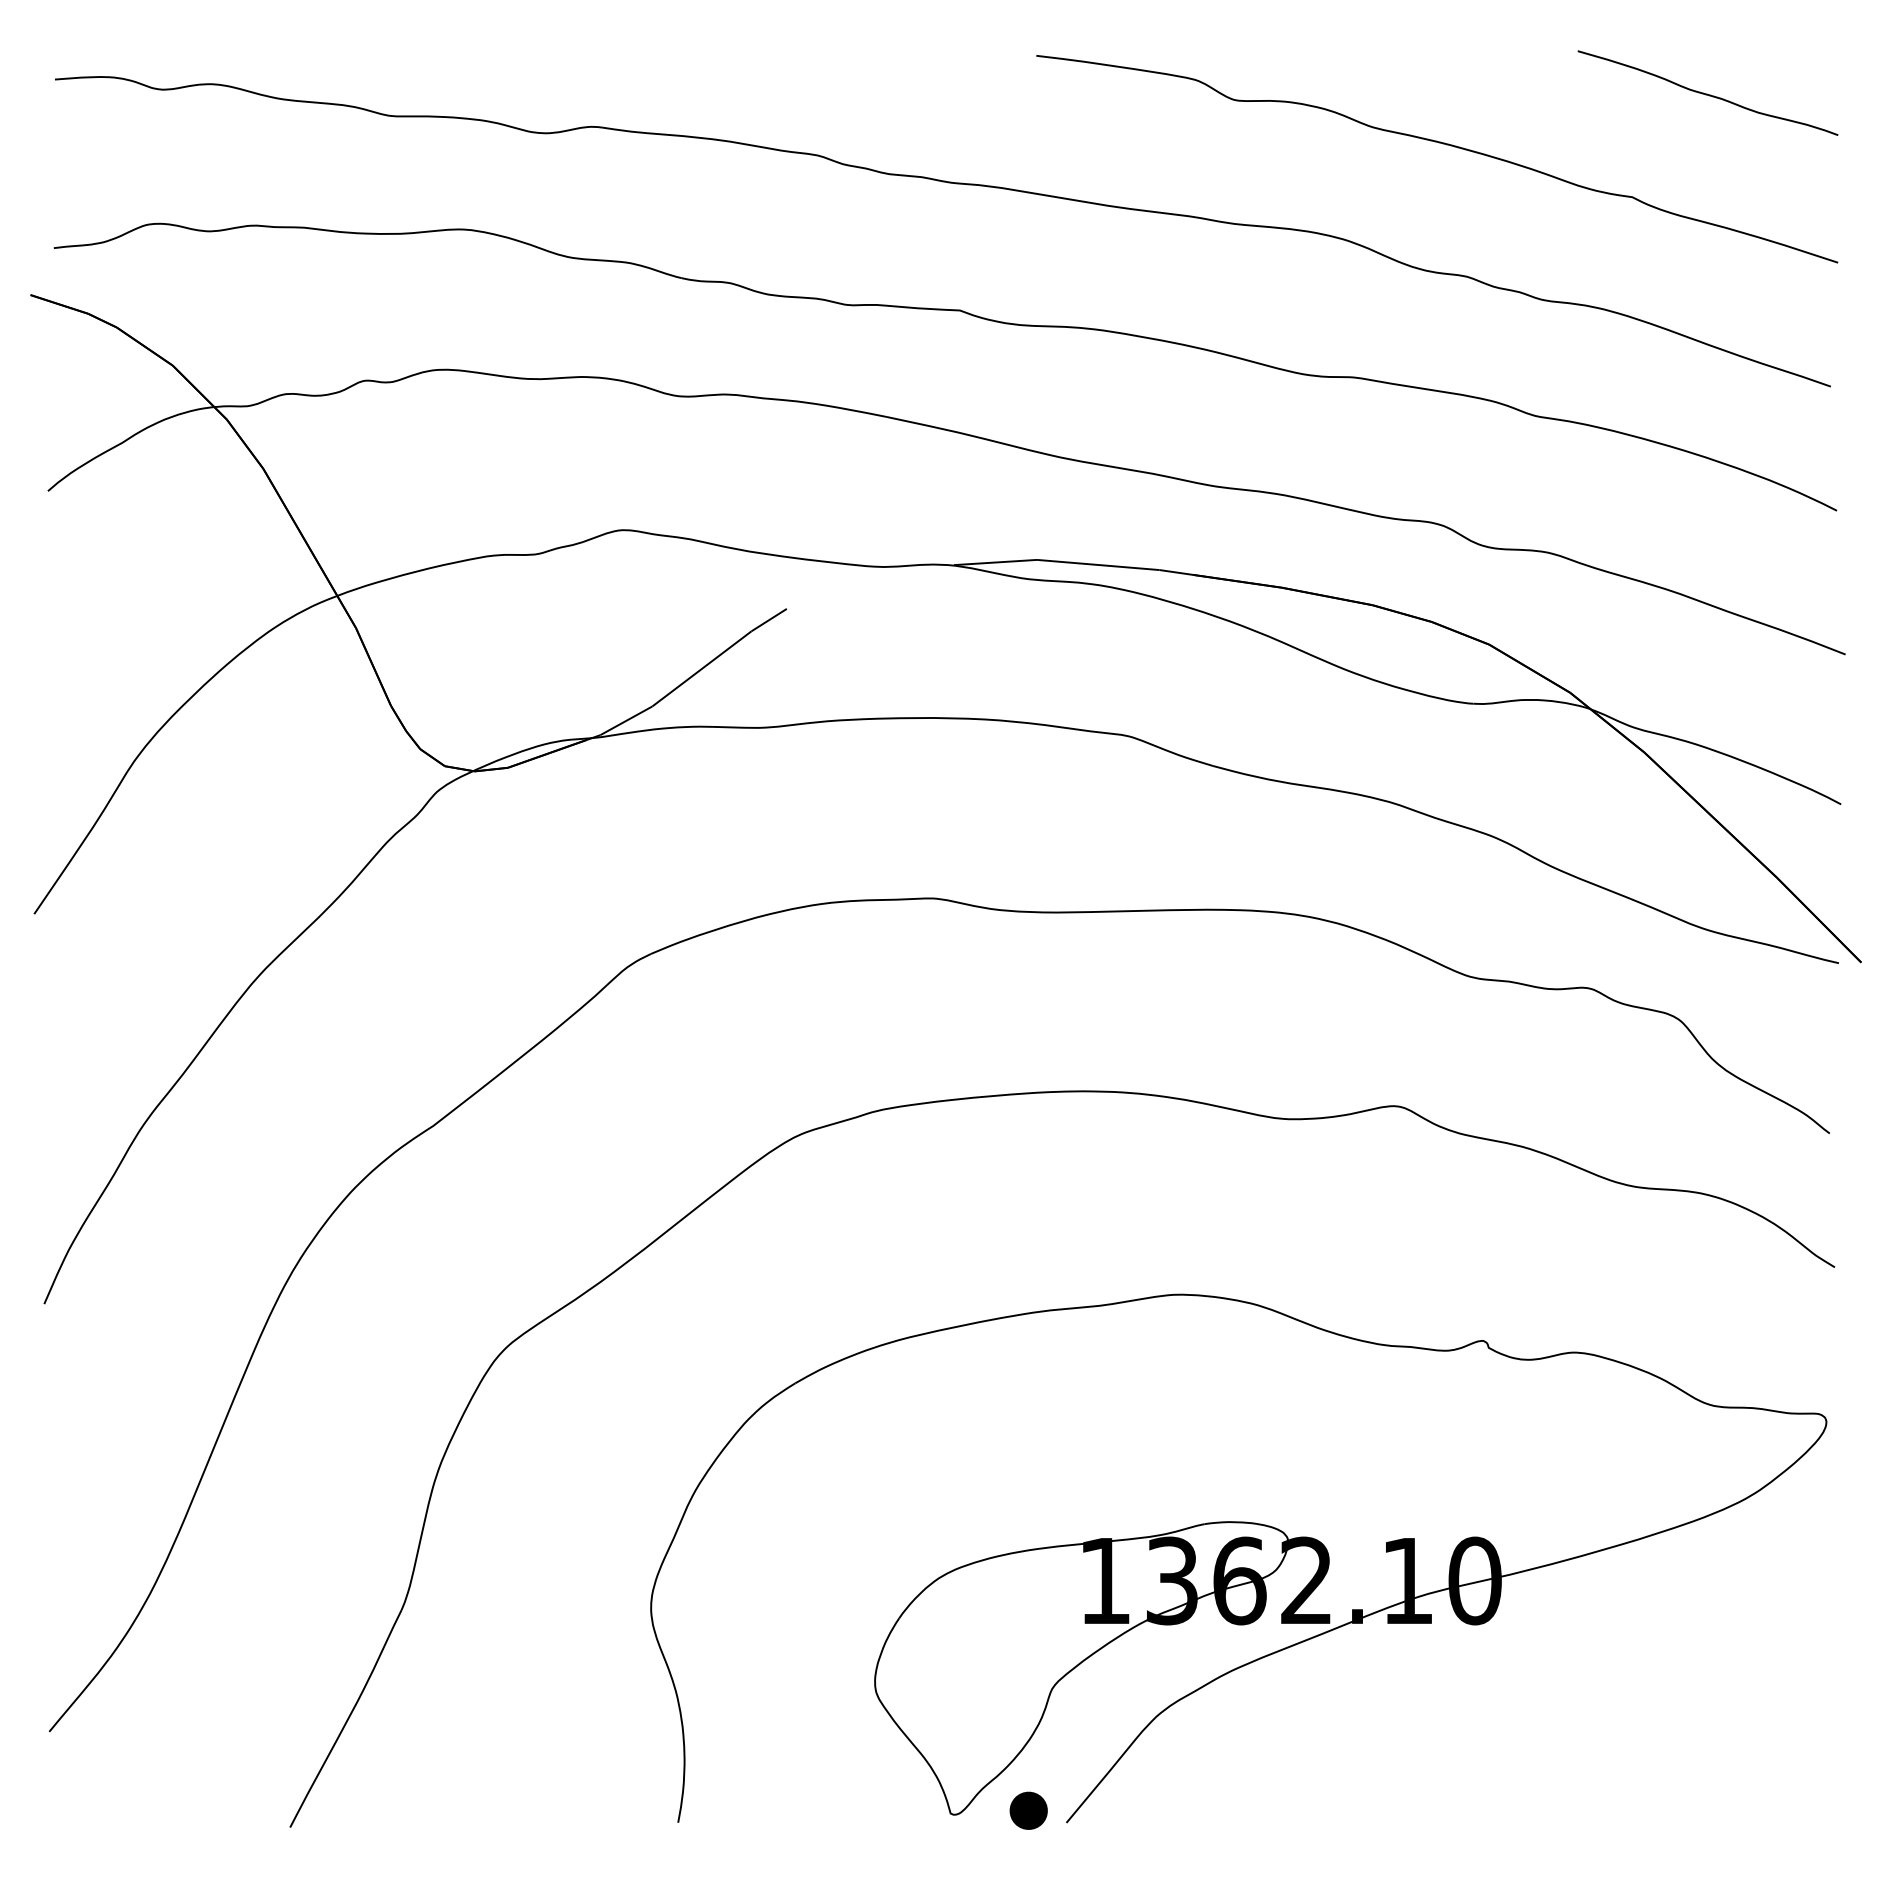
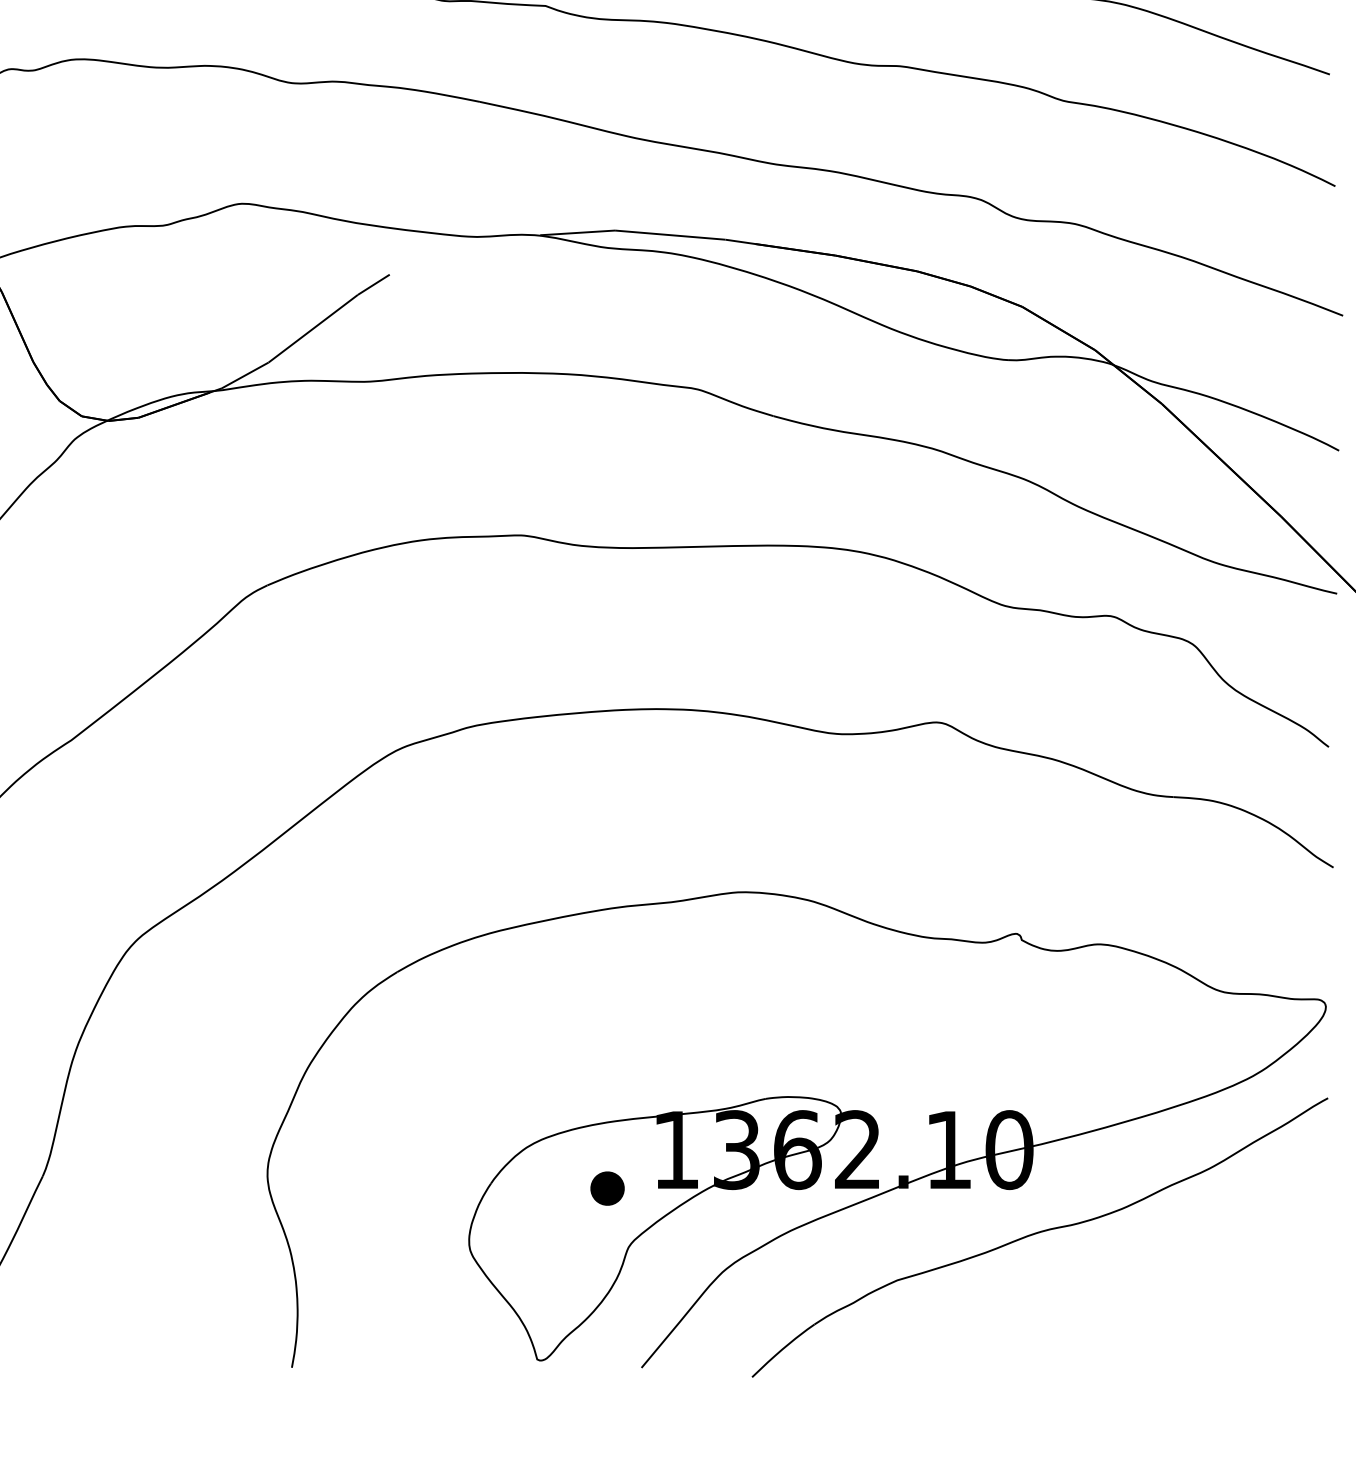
part: (1508, 1677) -> (1039, 1236), added
part: (1028, 1810) -> (607, 1188), moved

